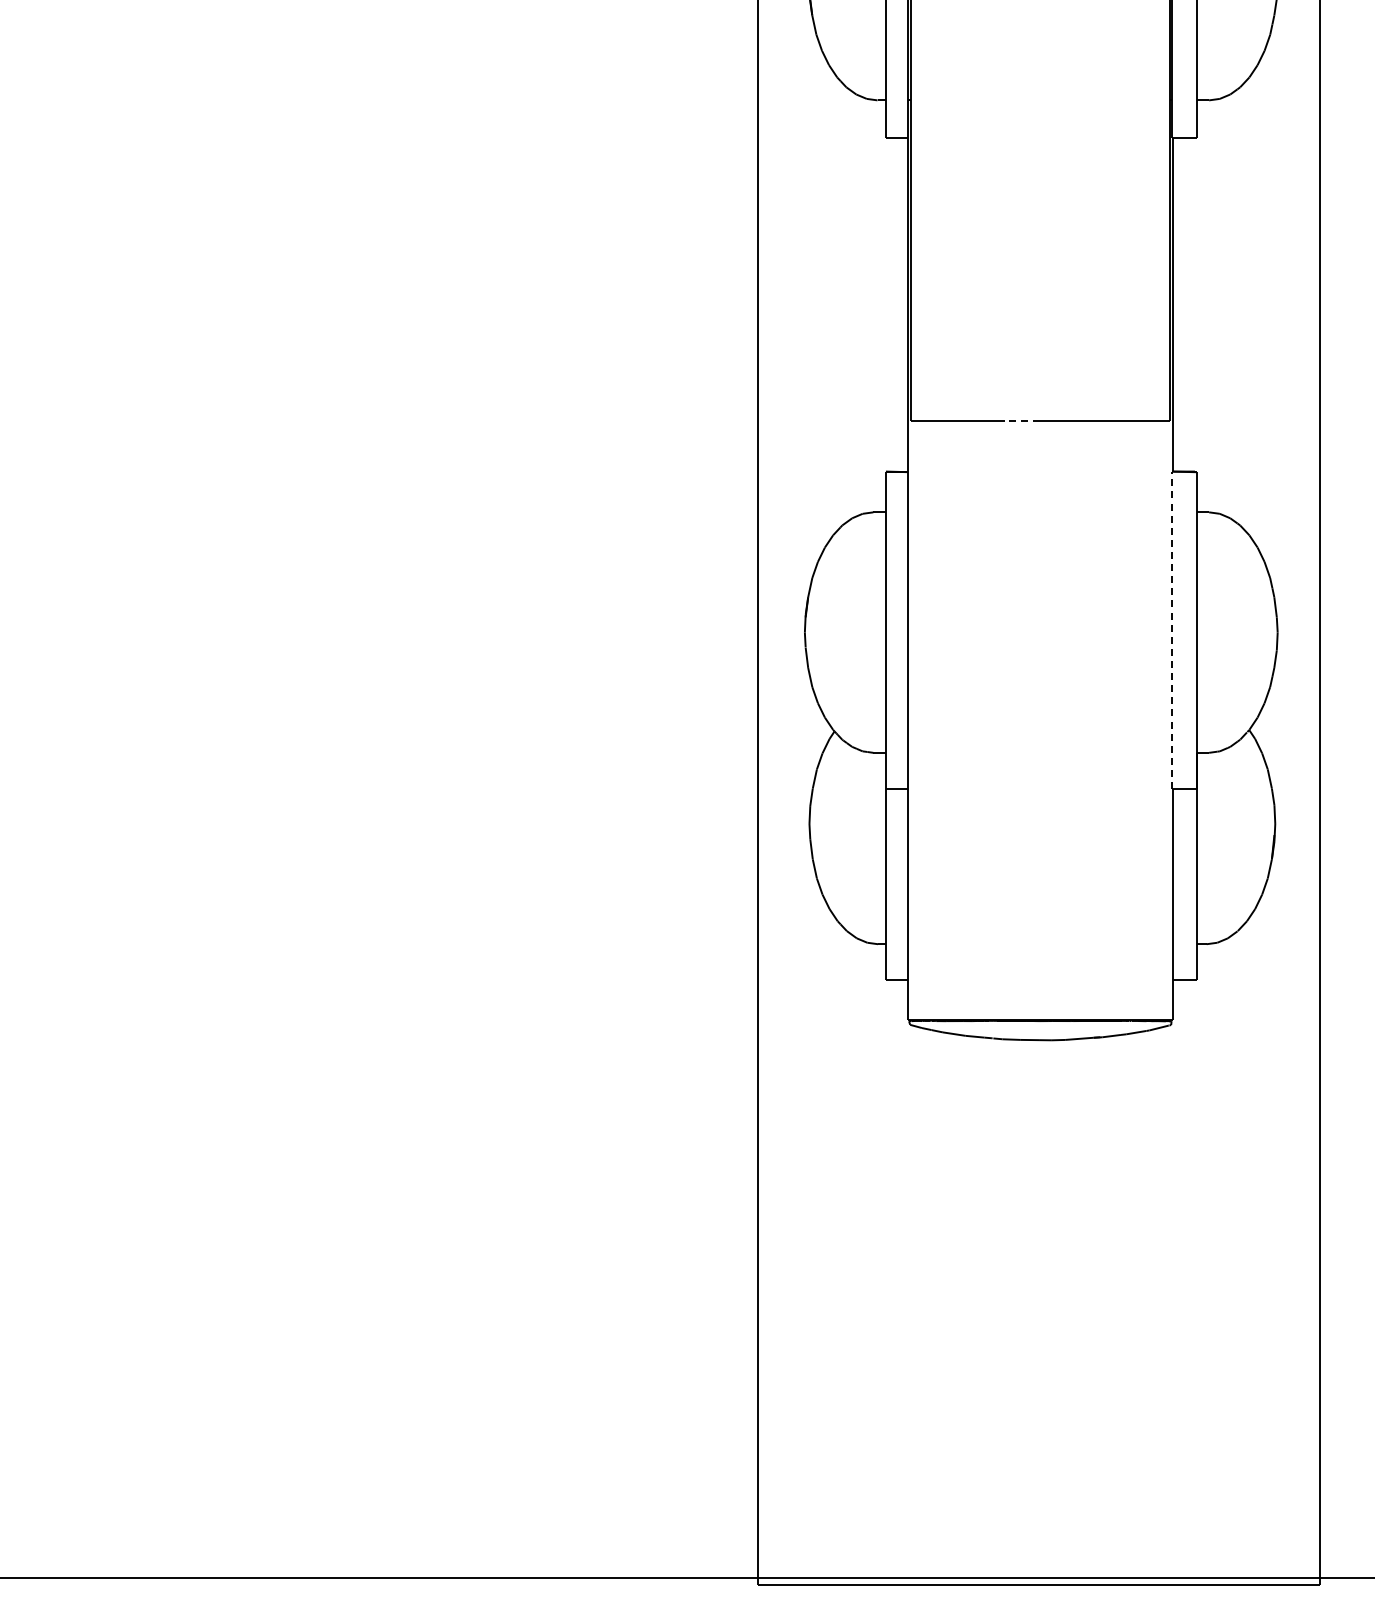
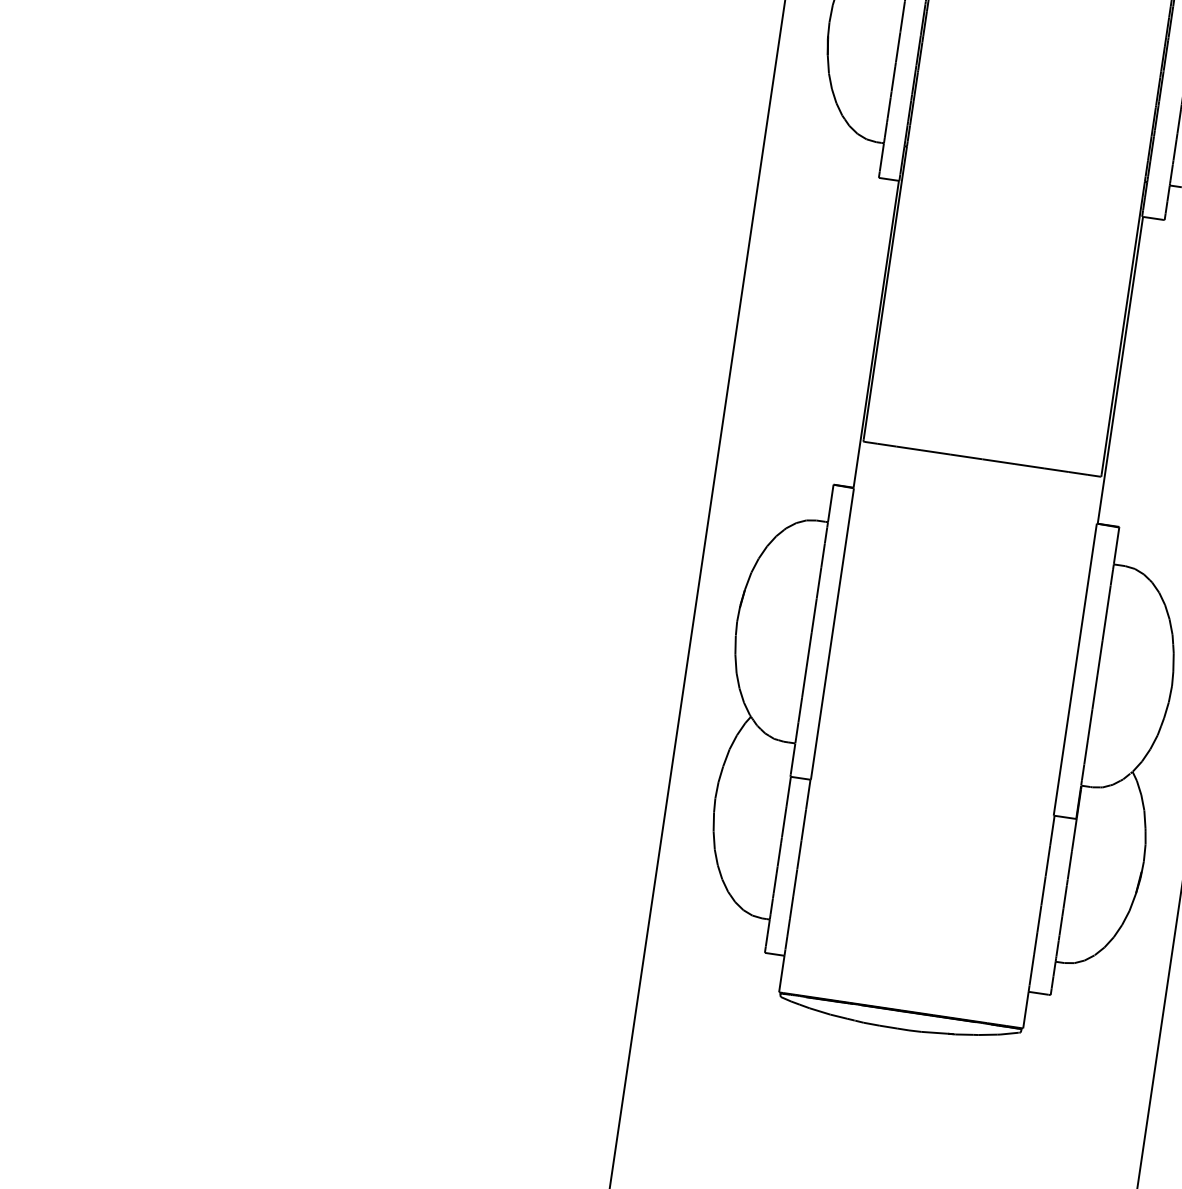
line: (1022, 421) -> (965, 457), dashed -> solid
line: (1172, 630) -> (1075, 669), dashed -> solid

